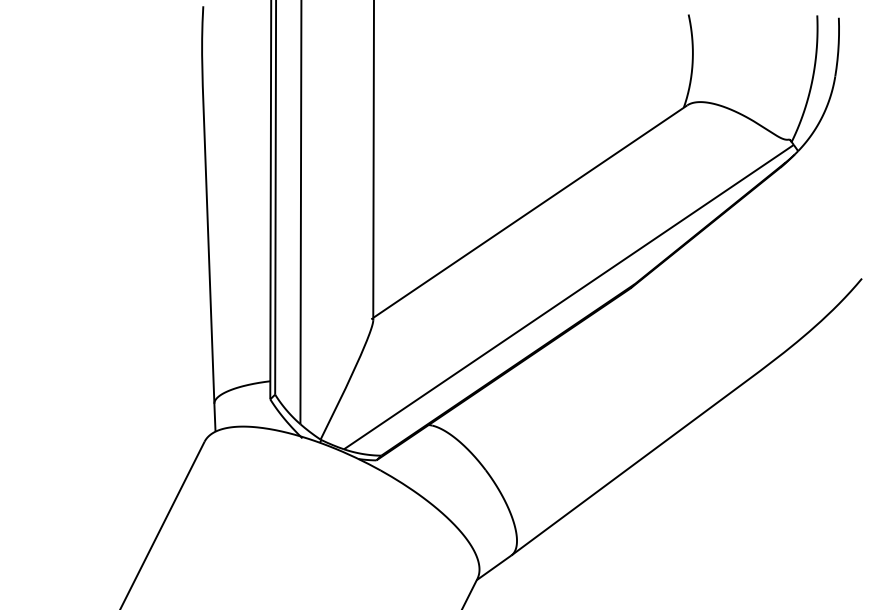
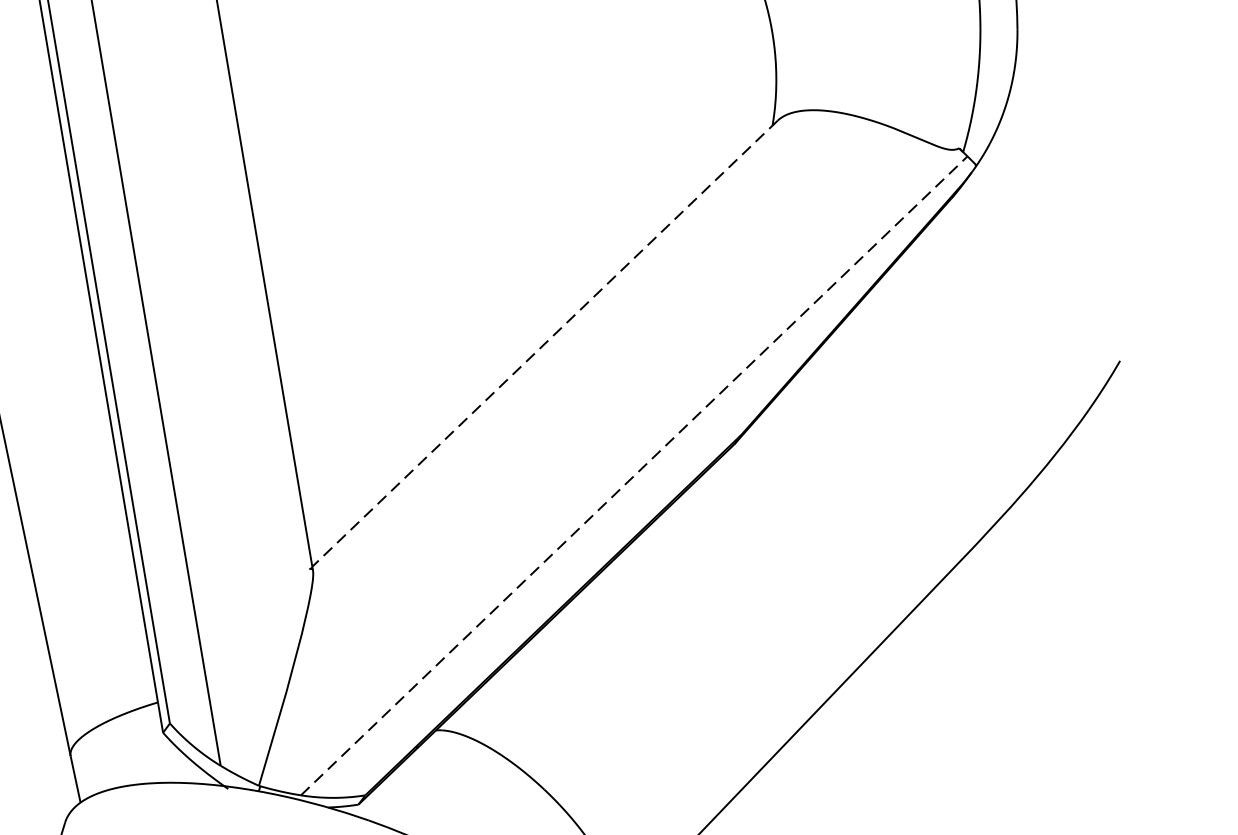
line: (530, 211) -> (545, 343), solid -> dashed
line: (568, 297) -> (633, 476), solid -> dashed

